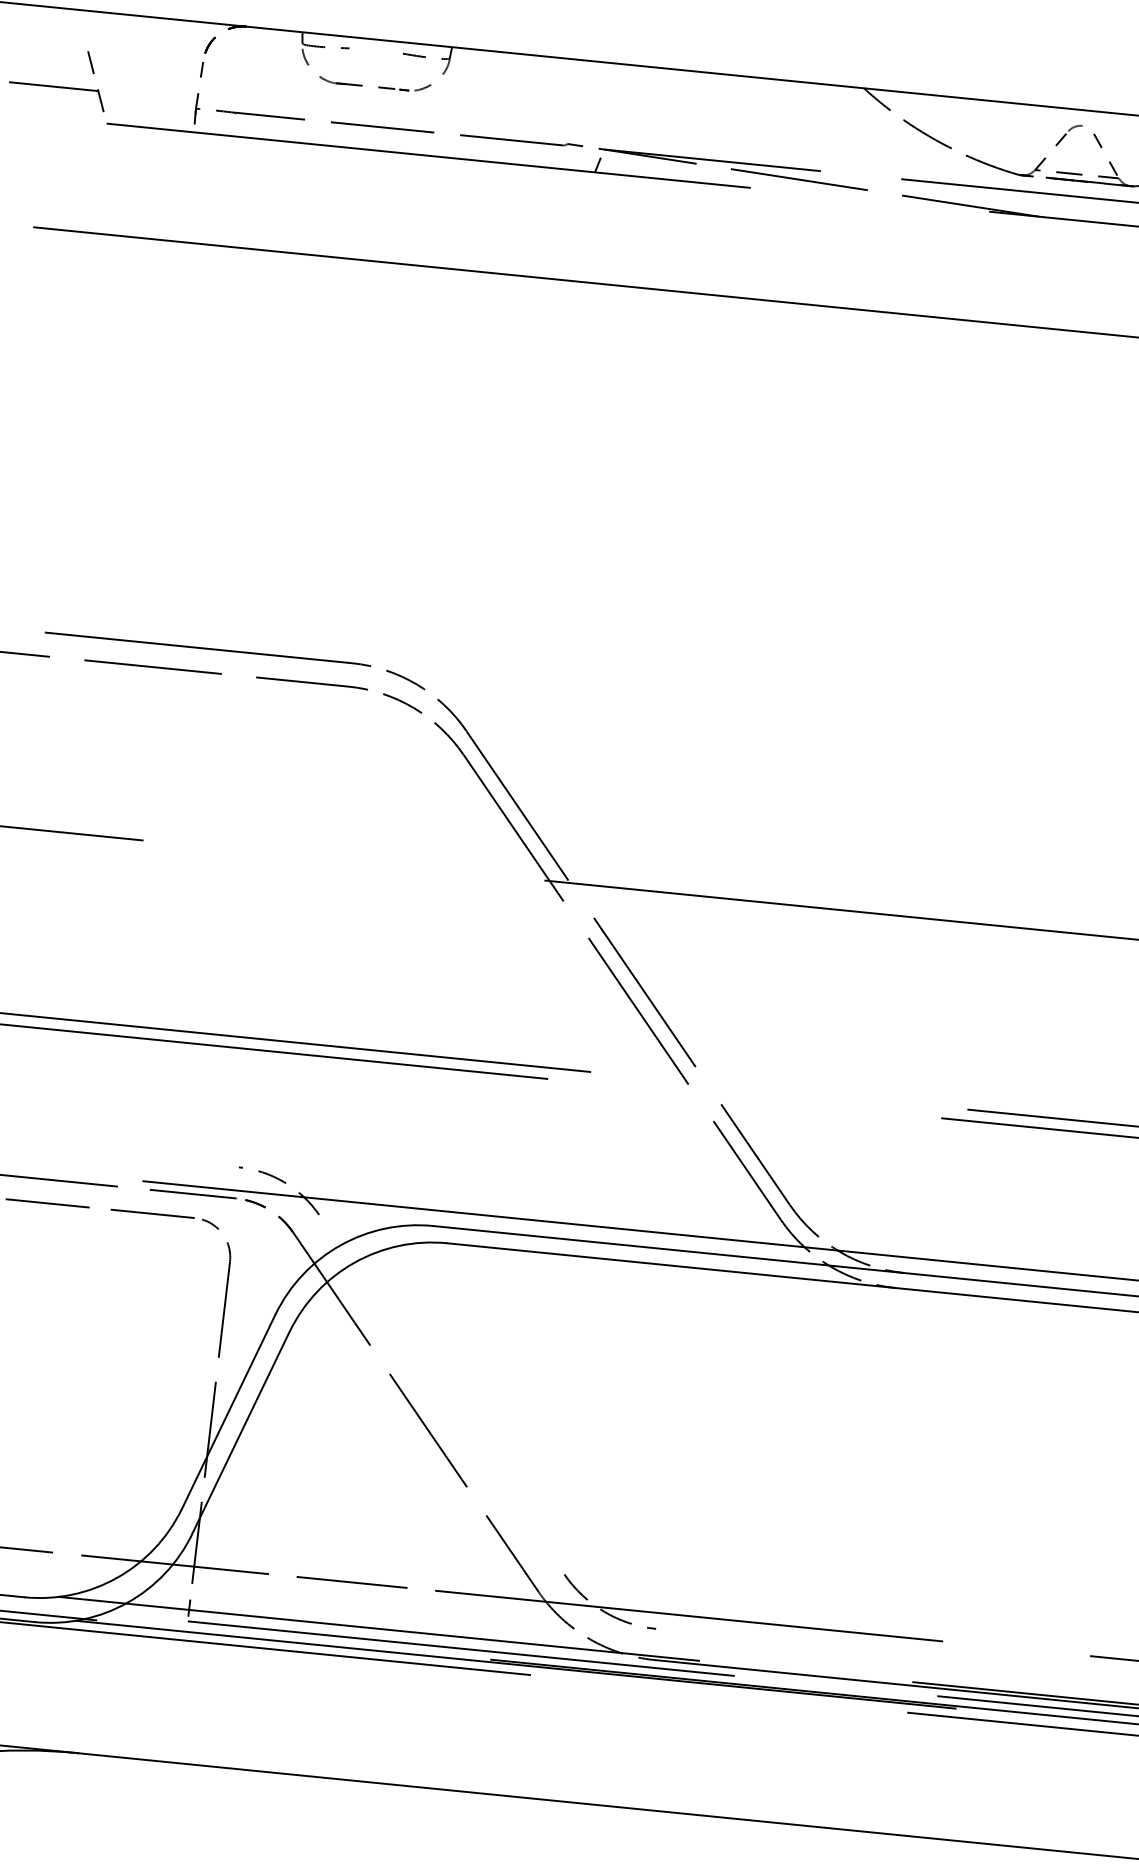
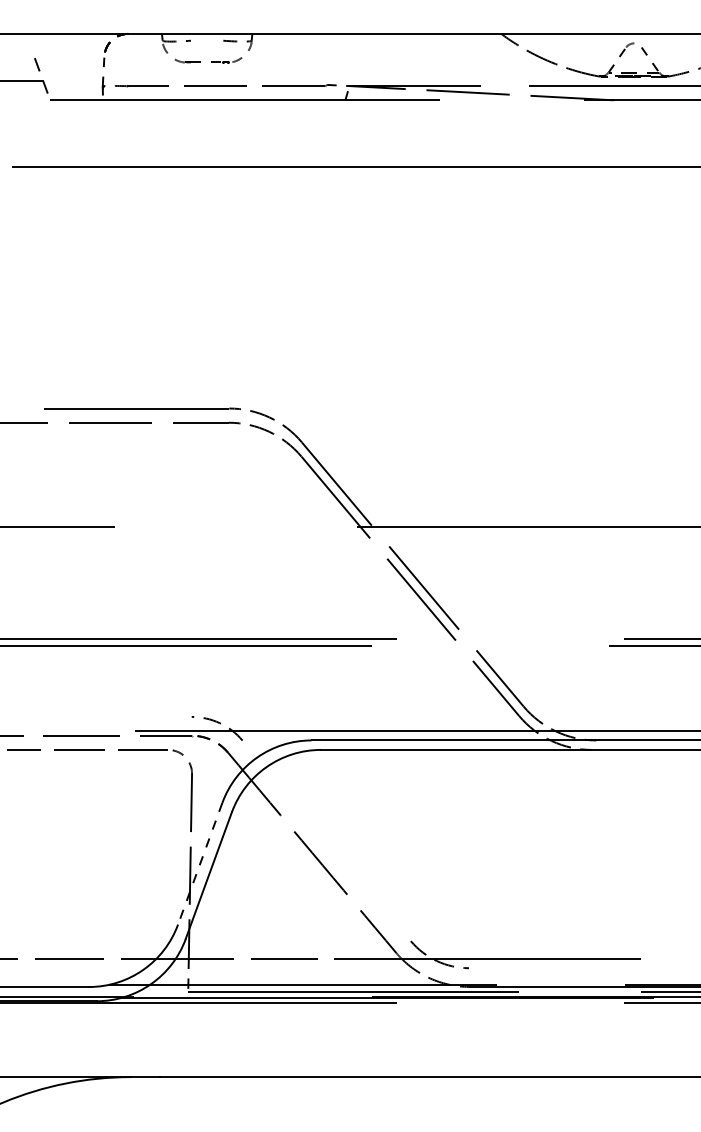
line: (229, 1411) -> (200, 863), solid -> dashed

